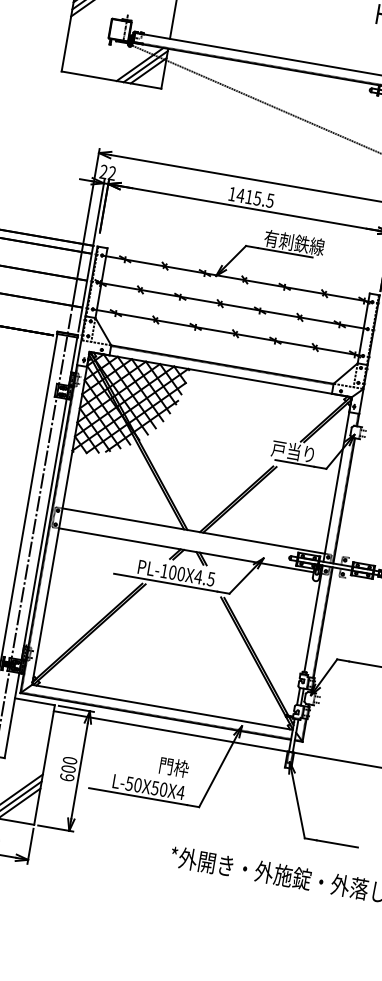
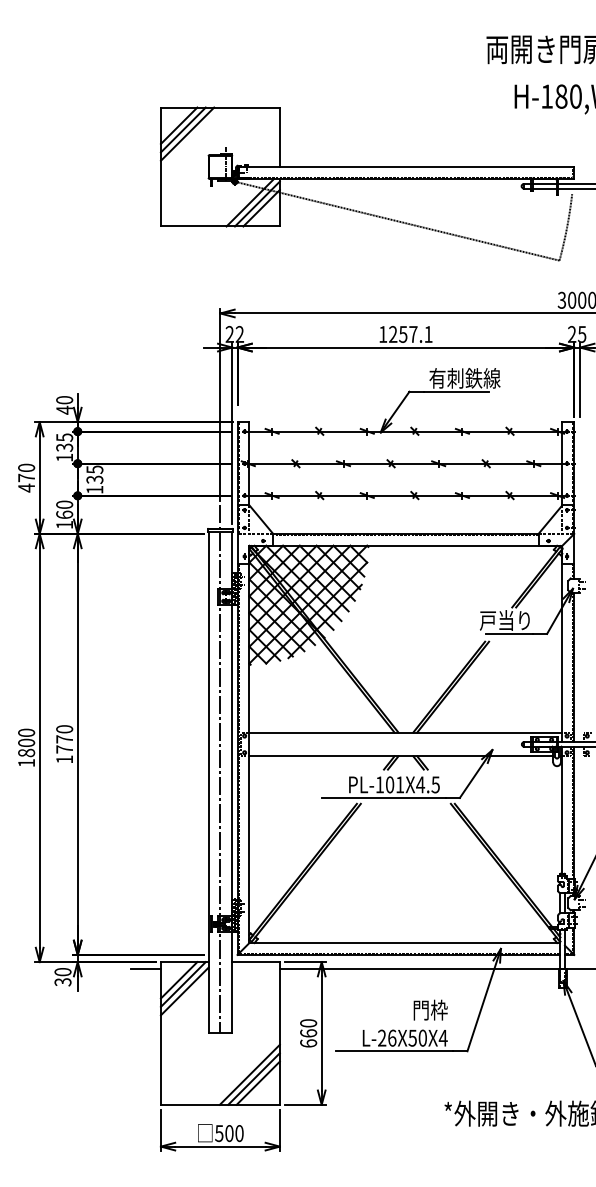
text: (255, 198) -> (410, 334), 1415.5 -> 1257.1
text: (181, 573) -> (400, 784), PL-100X4.5 -> PL-101X4.5
text: (68, 769) -> (308, 1033), 600 -> 660
text: (133, 783) -> (386, 1037), L-50X50X4 -> L-26X50X4

